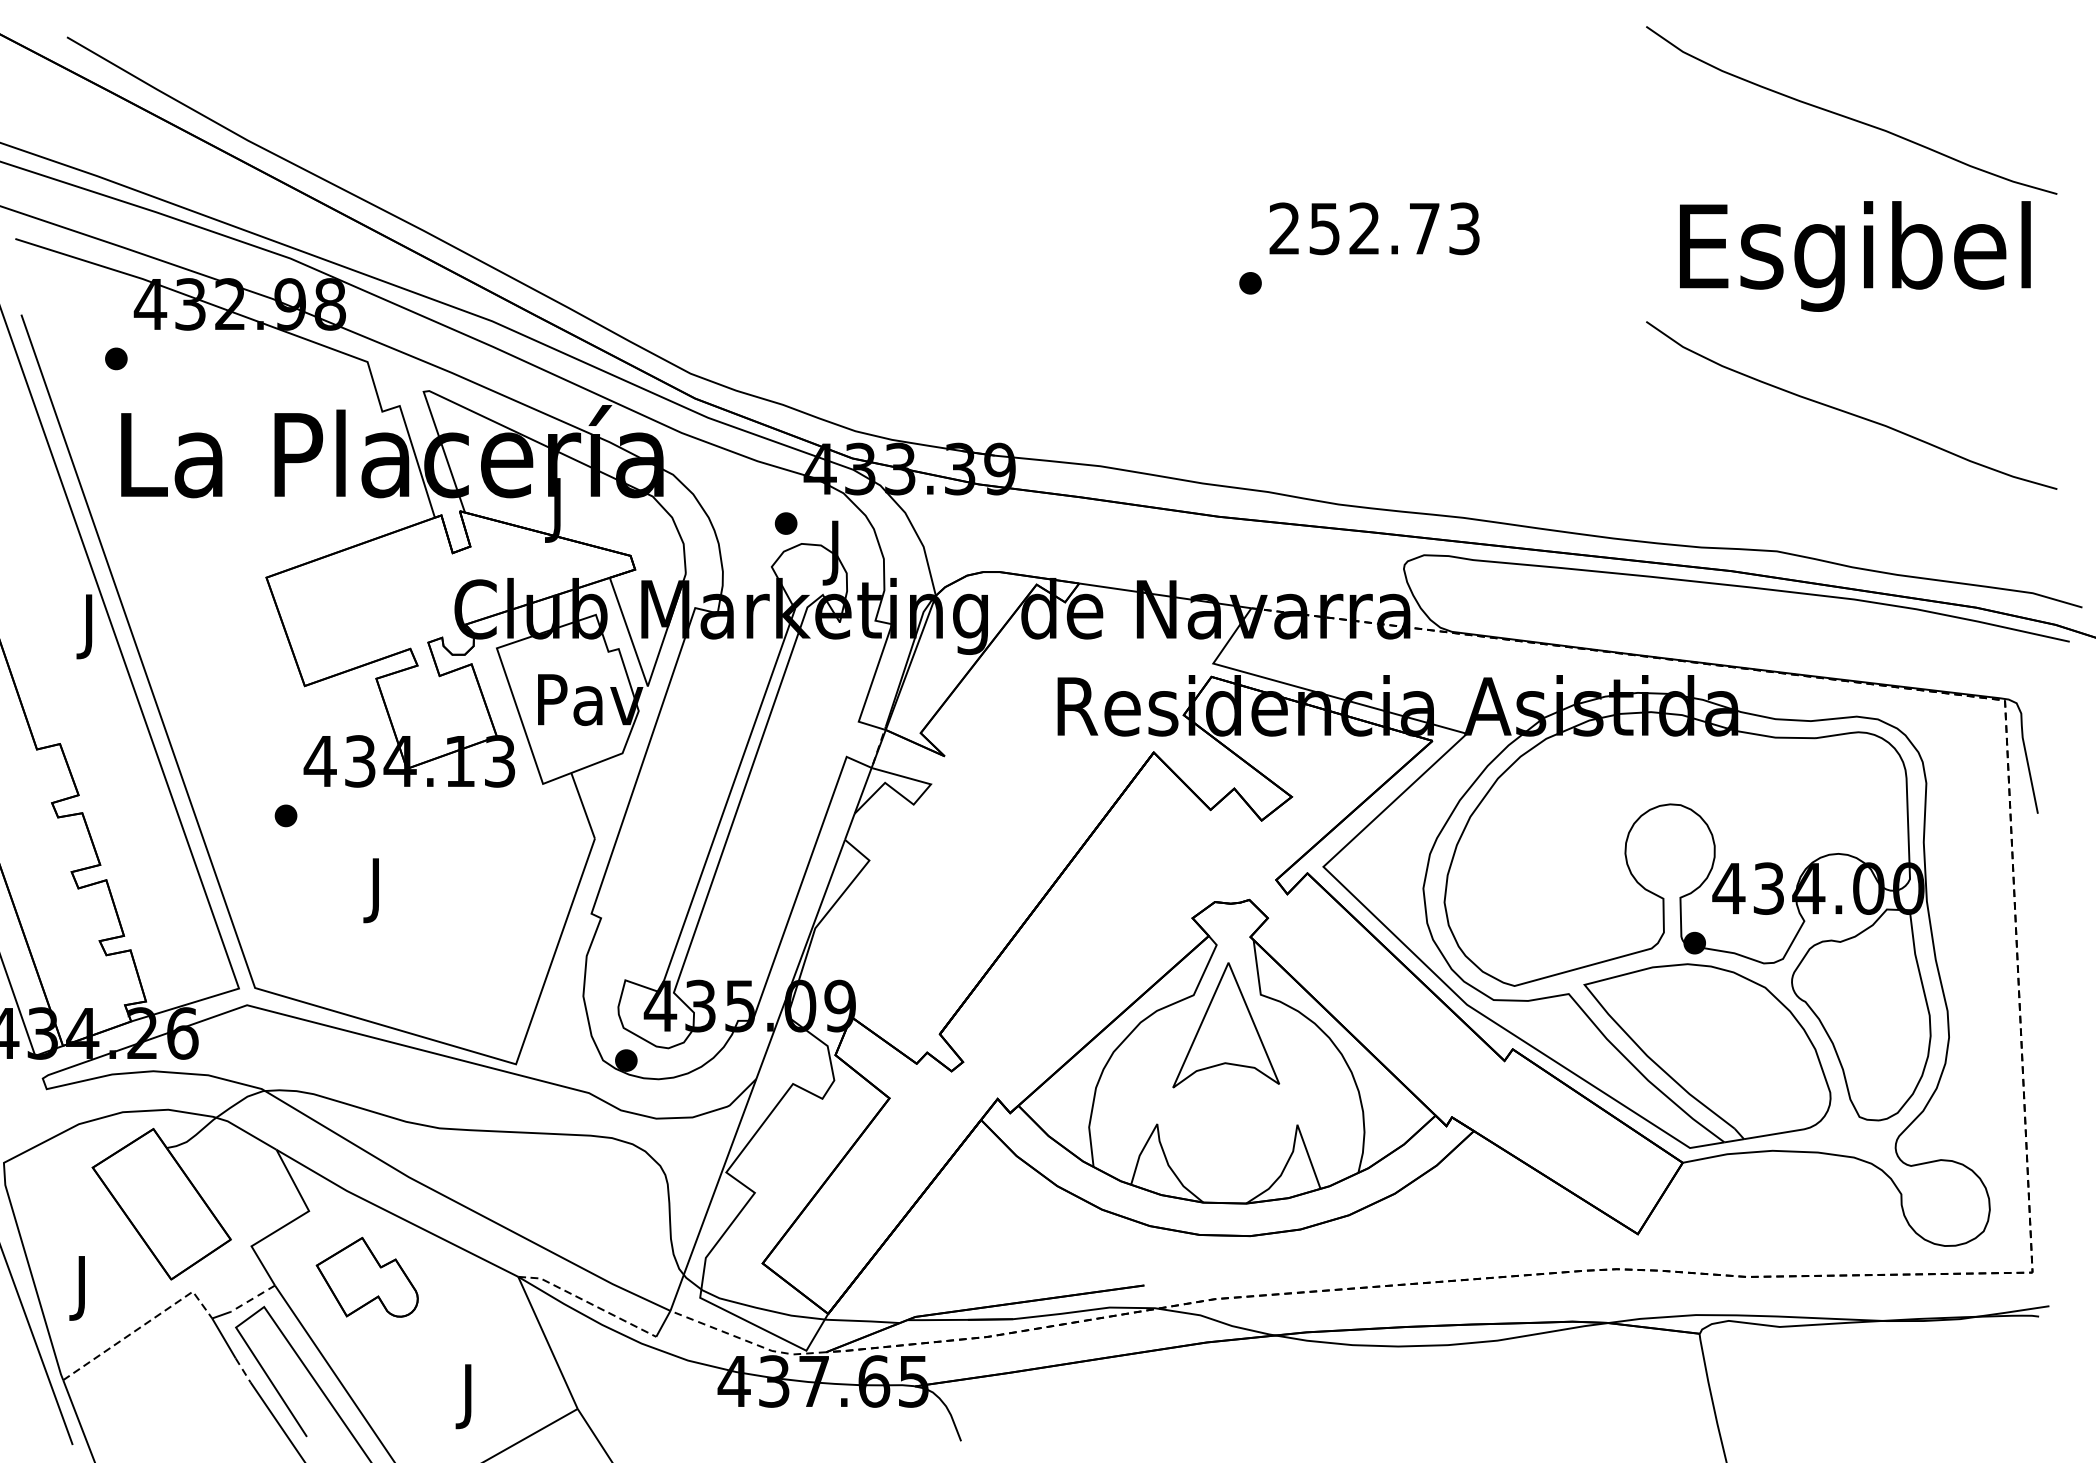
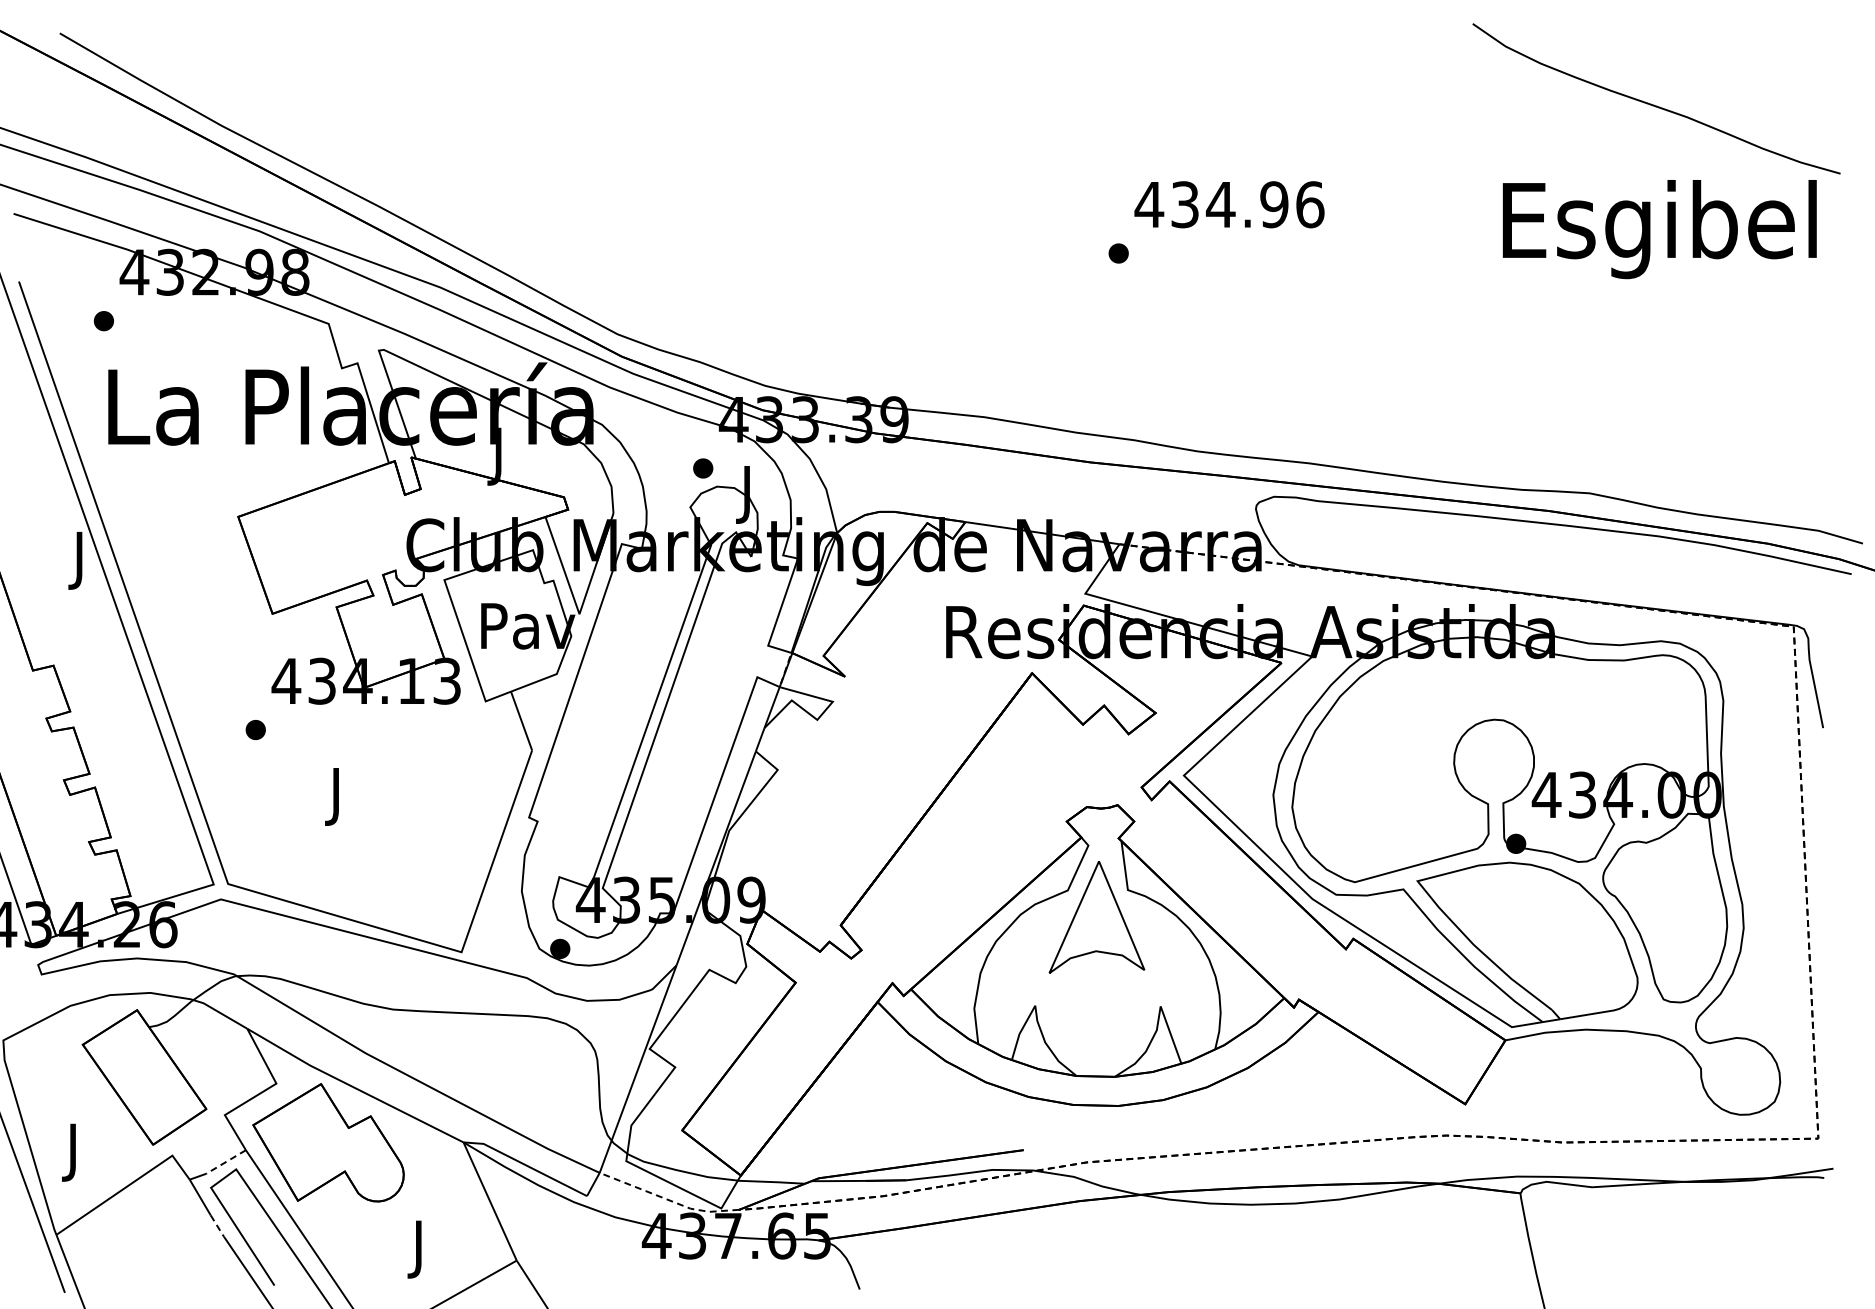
text: (1374, 228) -> (1229, 204), 252.73 -> 434.96
curve: (1849, 411) -> (1654, 368), removed
part: (367, 1276) -> (328, 1142), size x1.67
line: (587, 1302) -> (525, 1165), dashed -> solid
line: (142, 1326) -> (127, 1186), dashed -> solid

